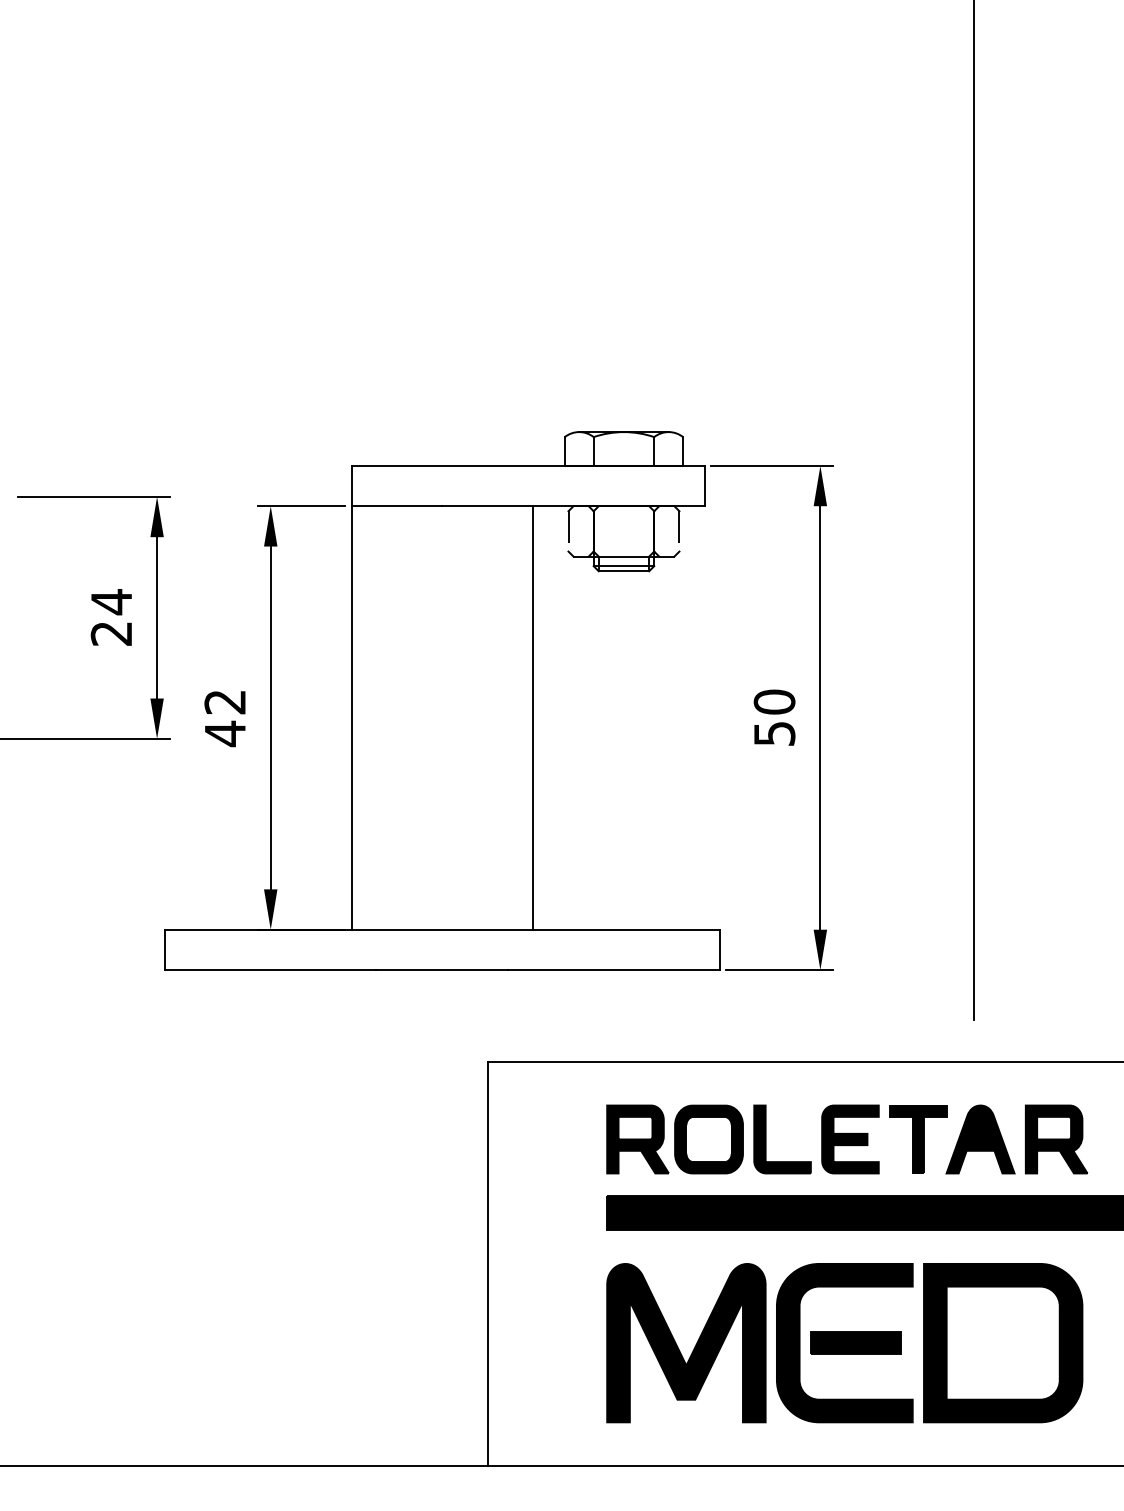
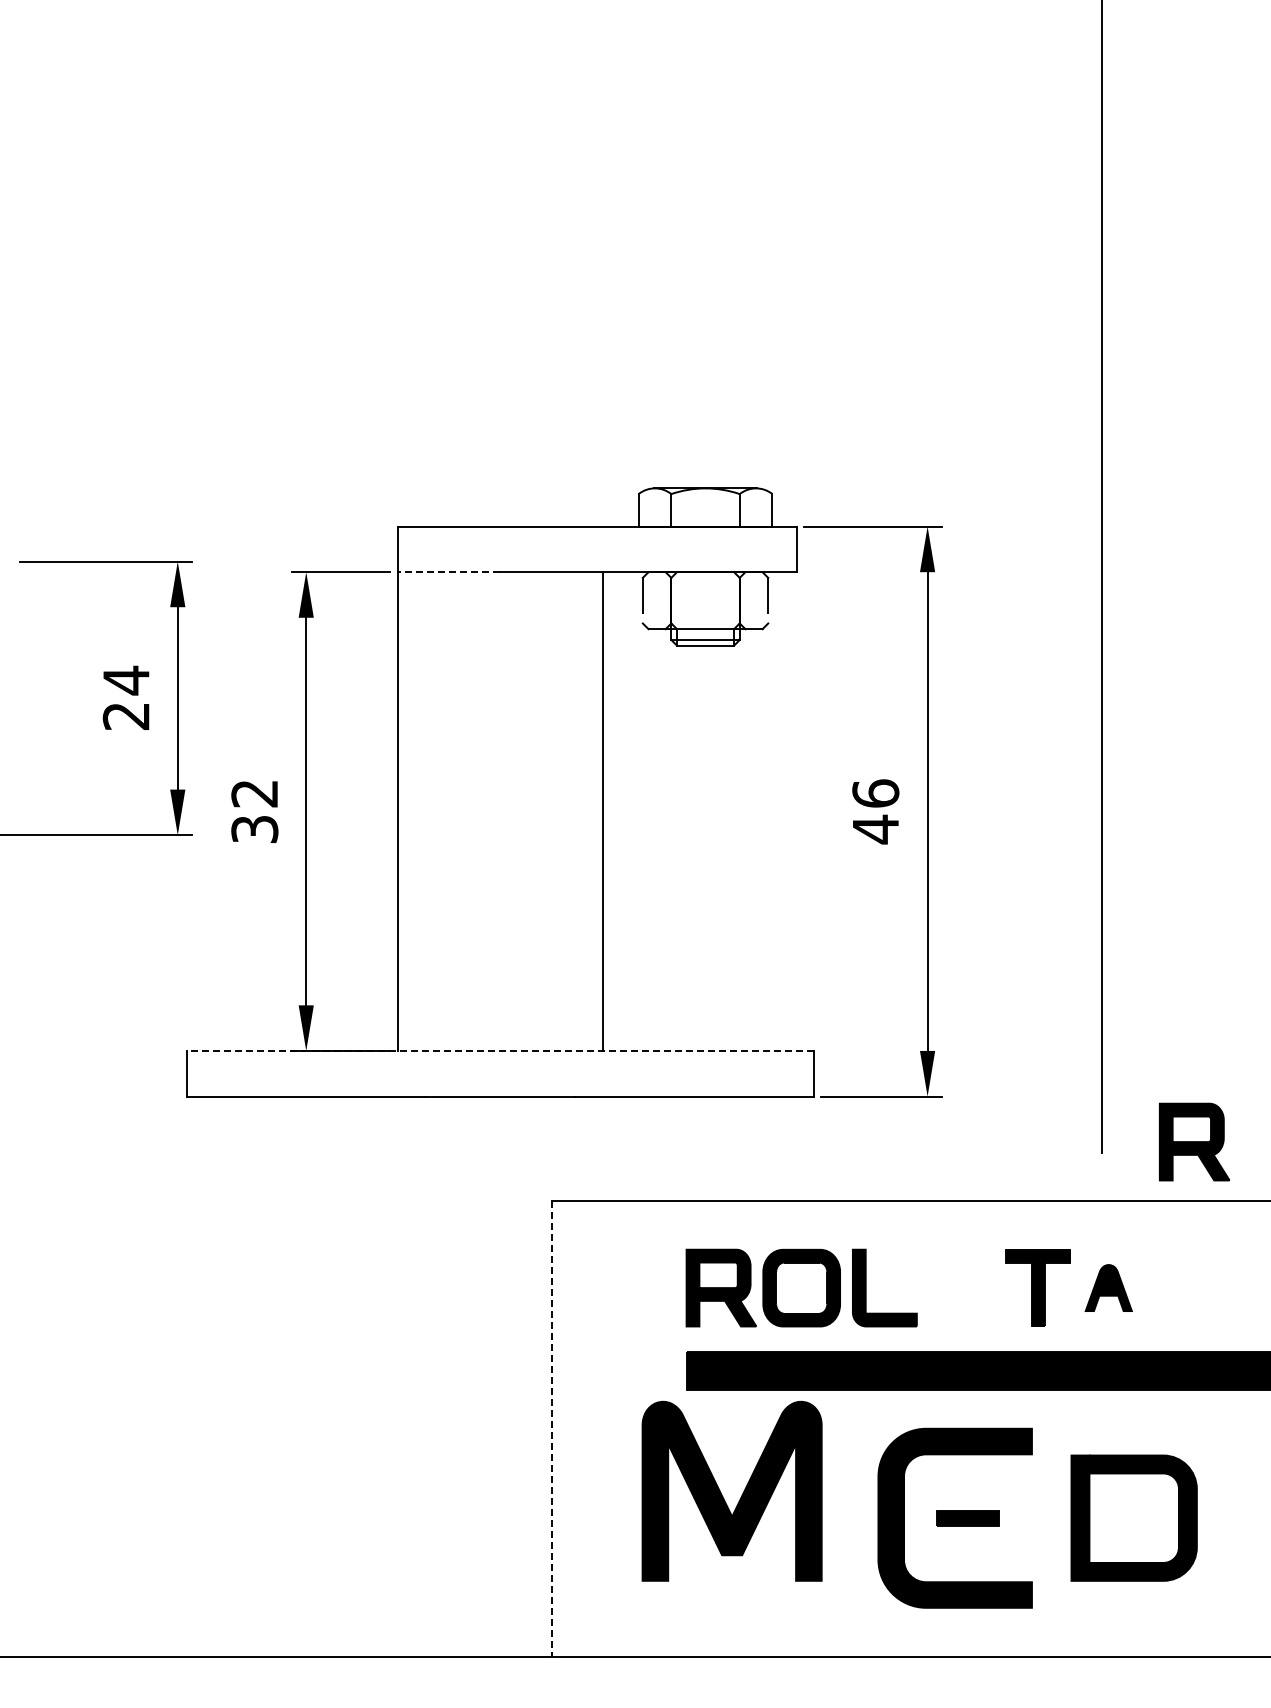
line: (396, 506) -> (448, 572), solid -> dashed
text: (774, 717) -> (875, 811), 50 -> 46
text: (224, 733) -> (254, 829), 42 -> 32
line: (441, 929) -> (499, 1050), solid -> dashed
part: (850, 1138) -> (961, 1287), removed
part: (980, 1138) -> (1108, 1287), size x0.6
part: (1056, 1138) -> (1194, 1141), moved
line: (487, 1263) -> (551, 1428), solid -> dashed
part: (1002, 1342) -> (1133, 1517), size x0.7
part: (855, 1343) -> (967, 1518), size x0.6
part: (677, 1345) -> (722, 1494), moved

